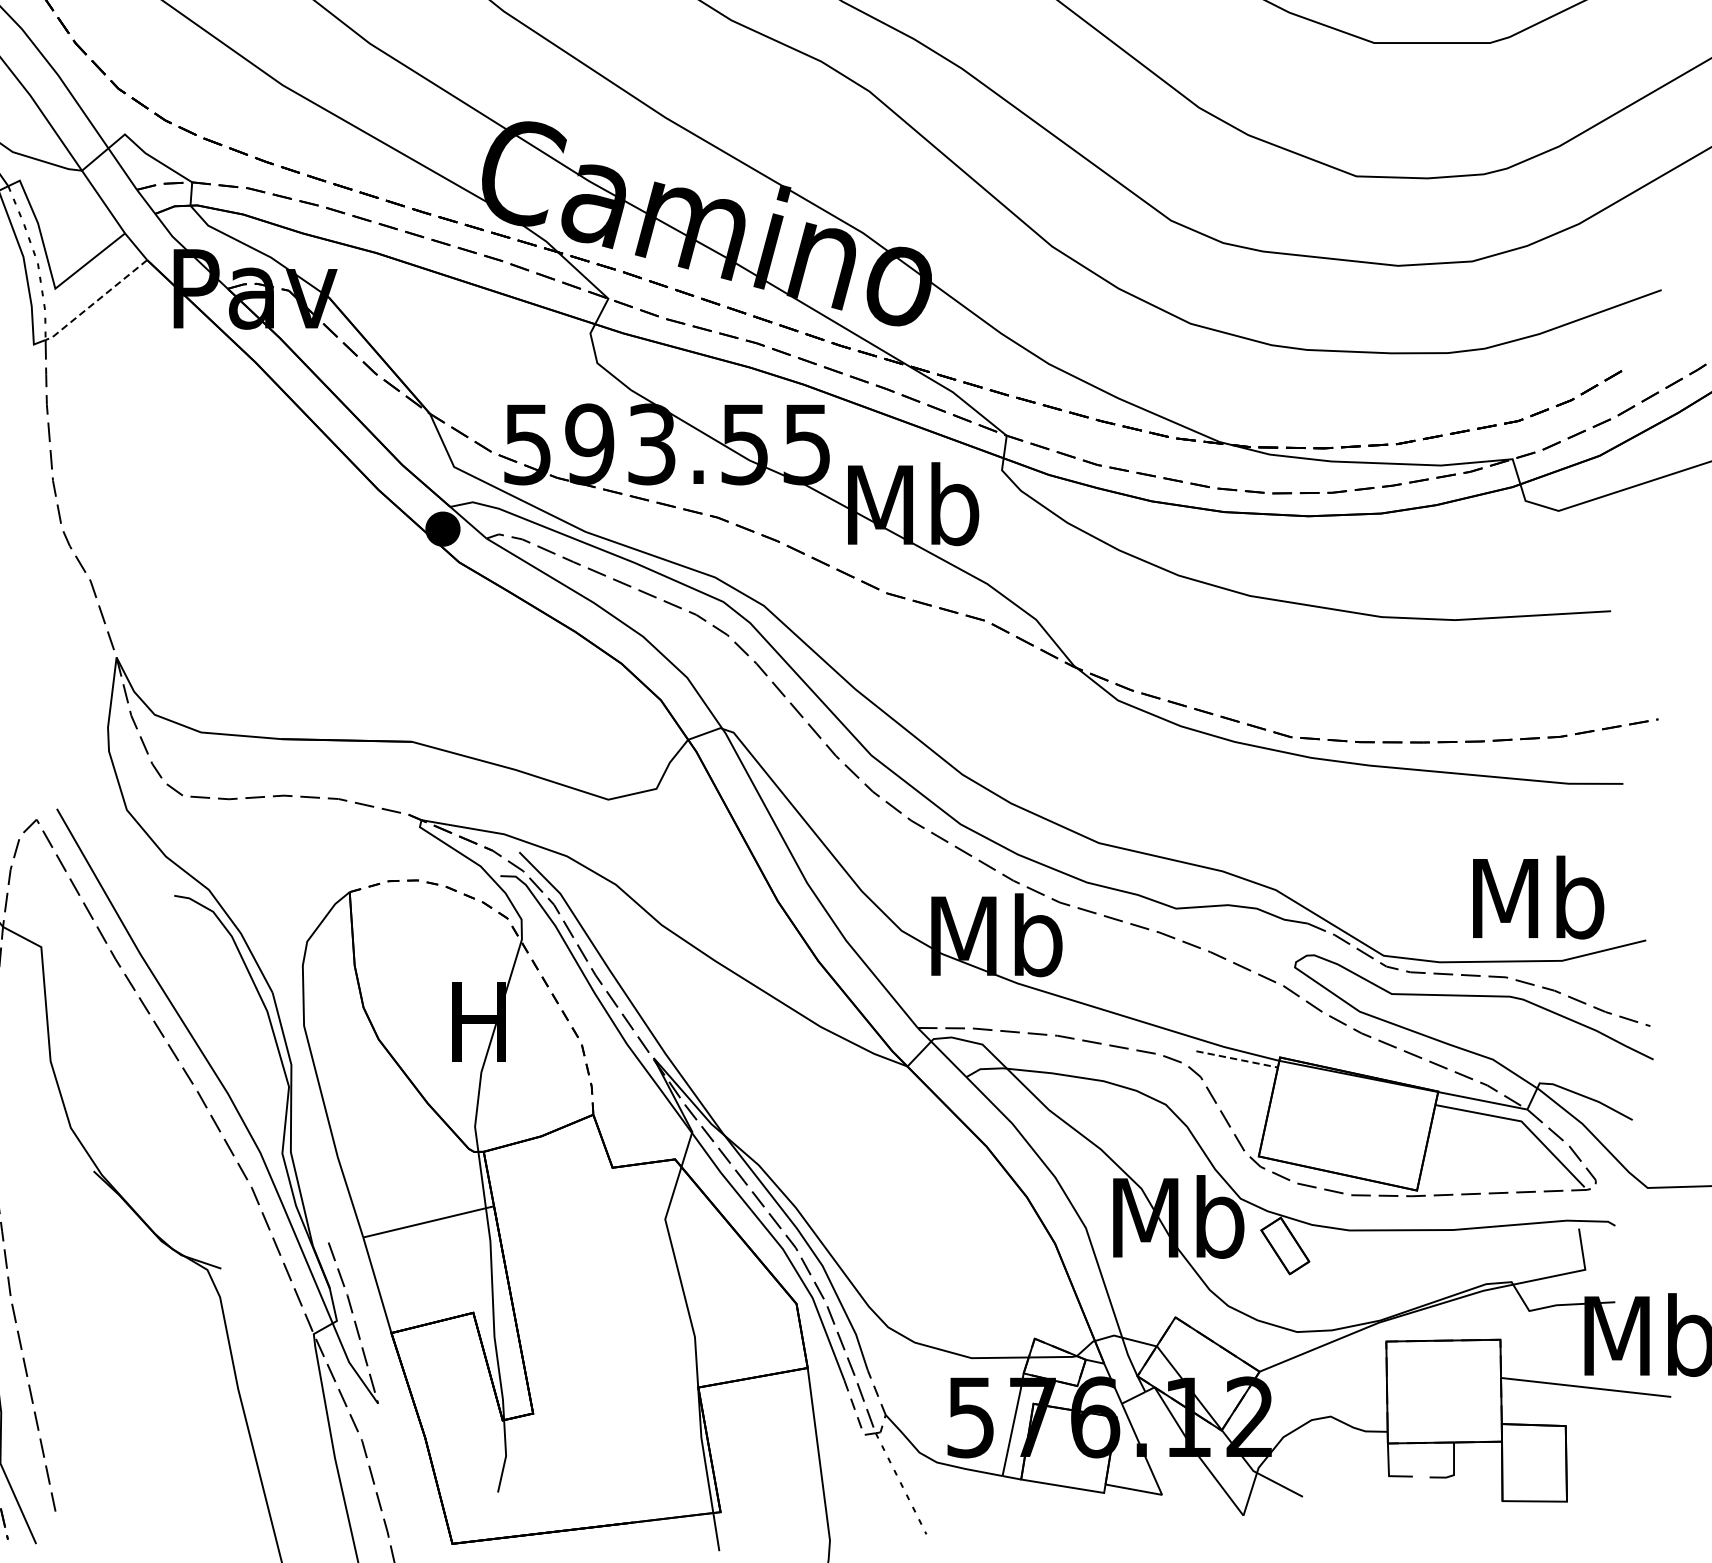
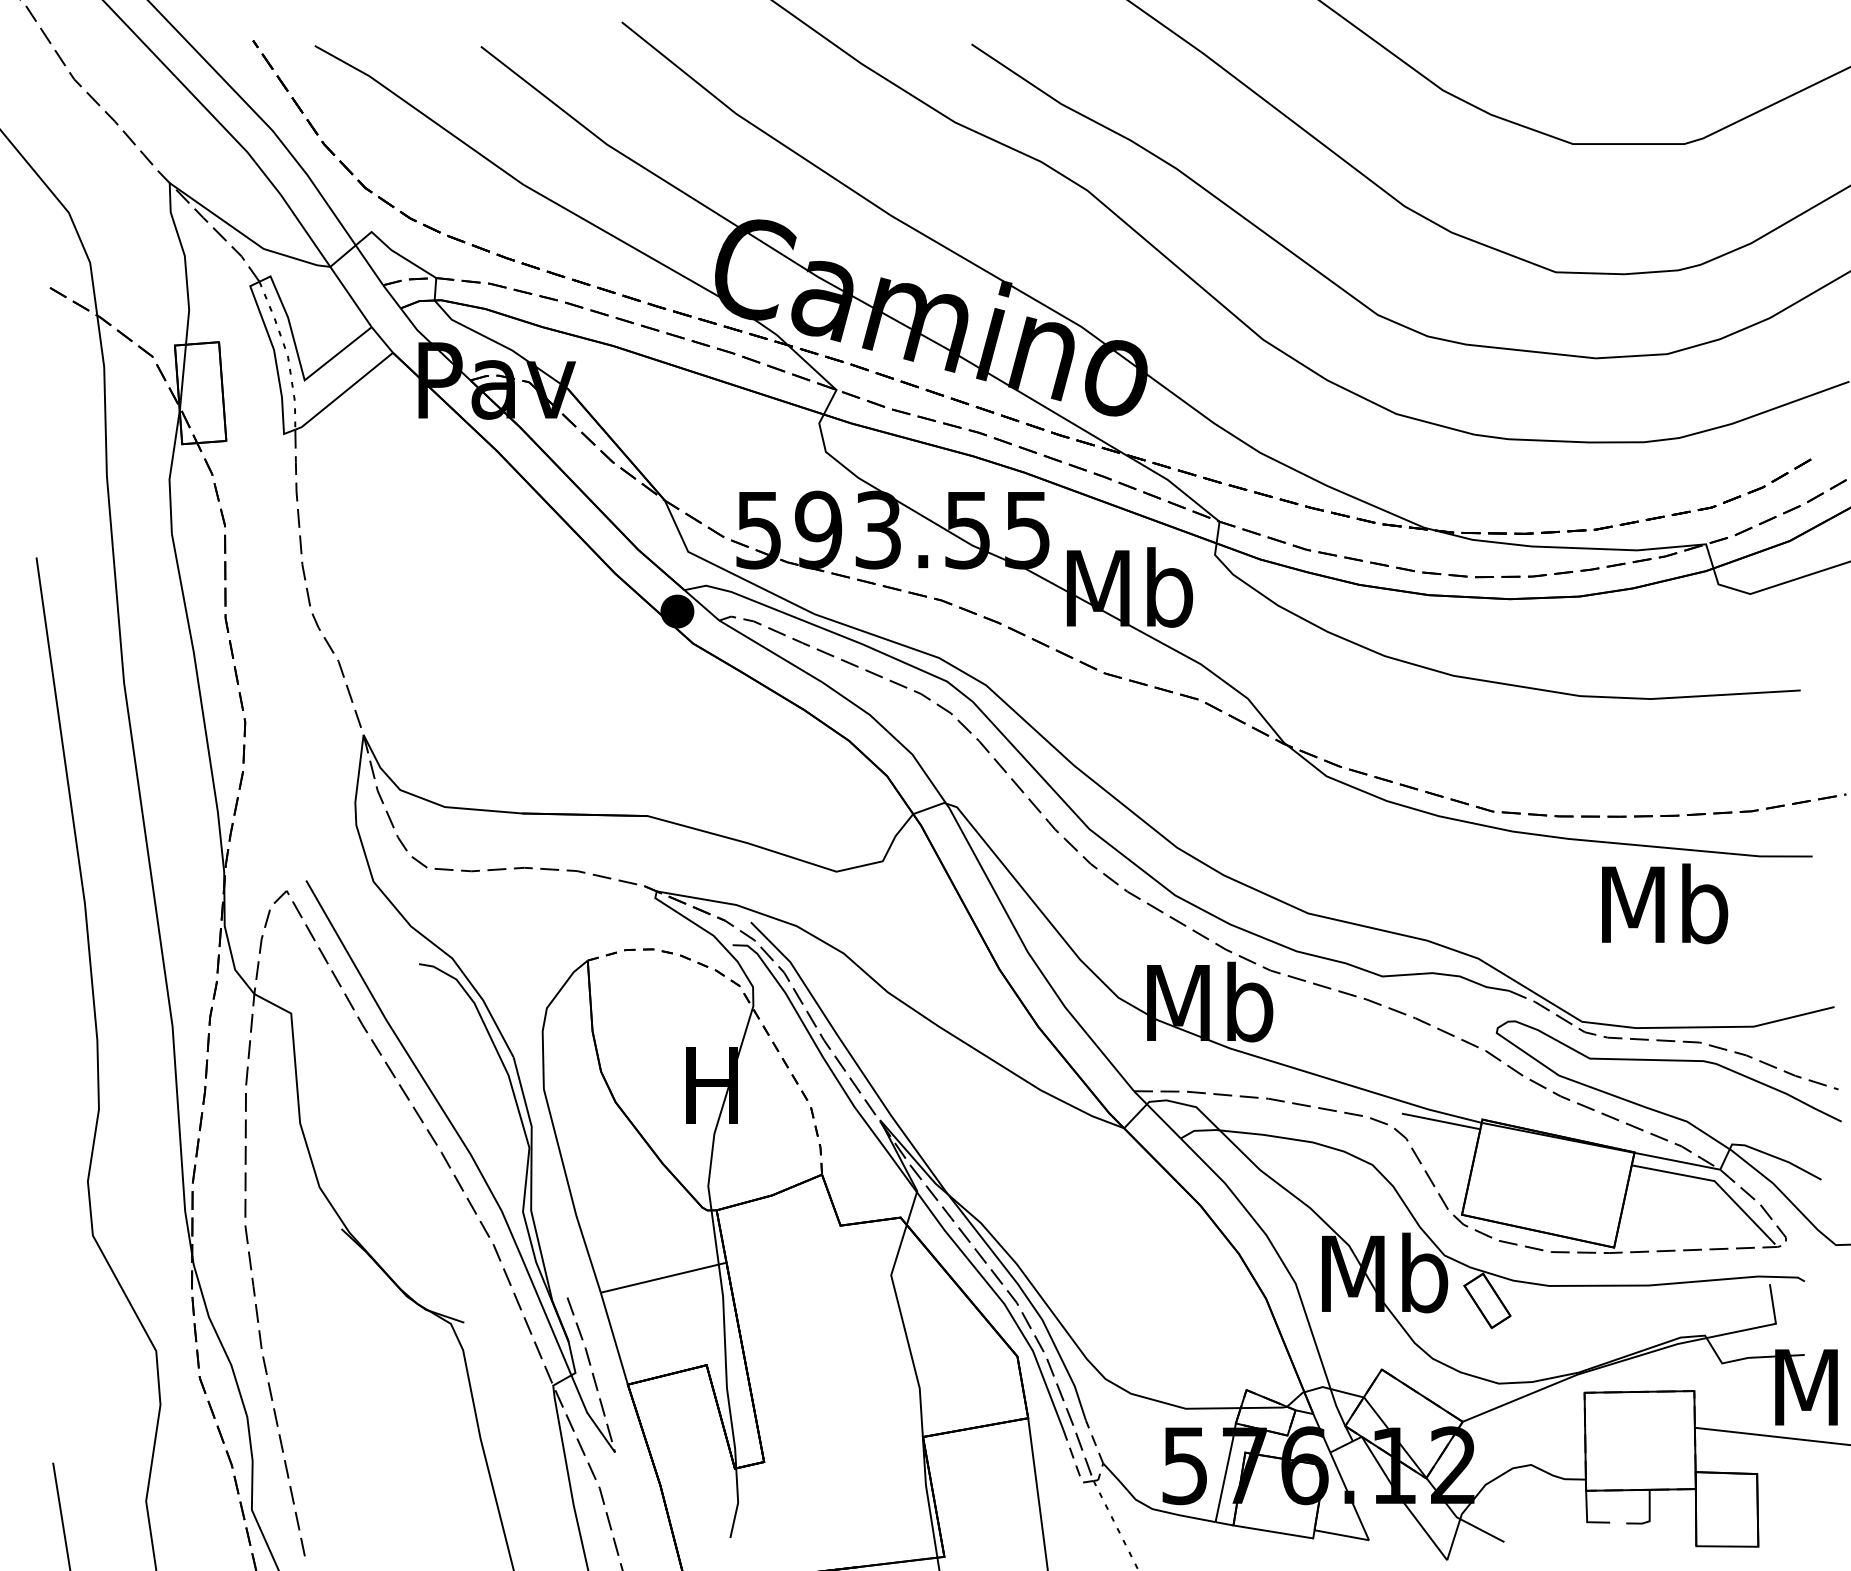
line: (96, 301) -> (344, 392), dashed -> solid
text: (1539, 897) -> (1665, 903), moved
line: (1237, 1059) -> (1441, 1121), dashed -> solid

